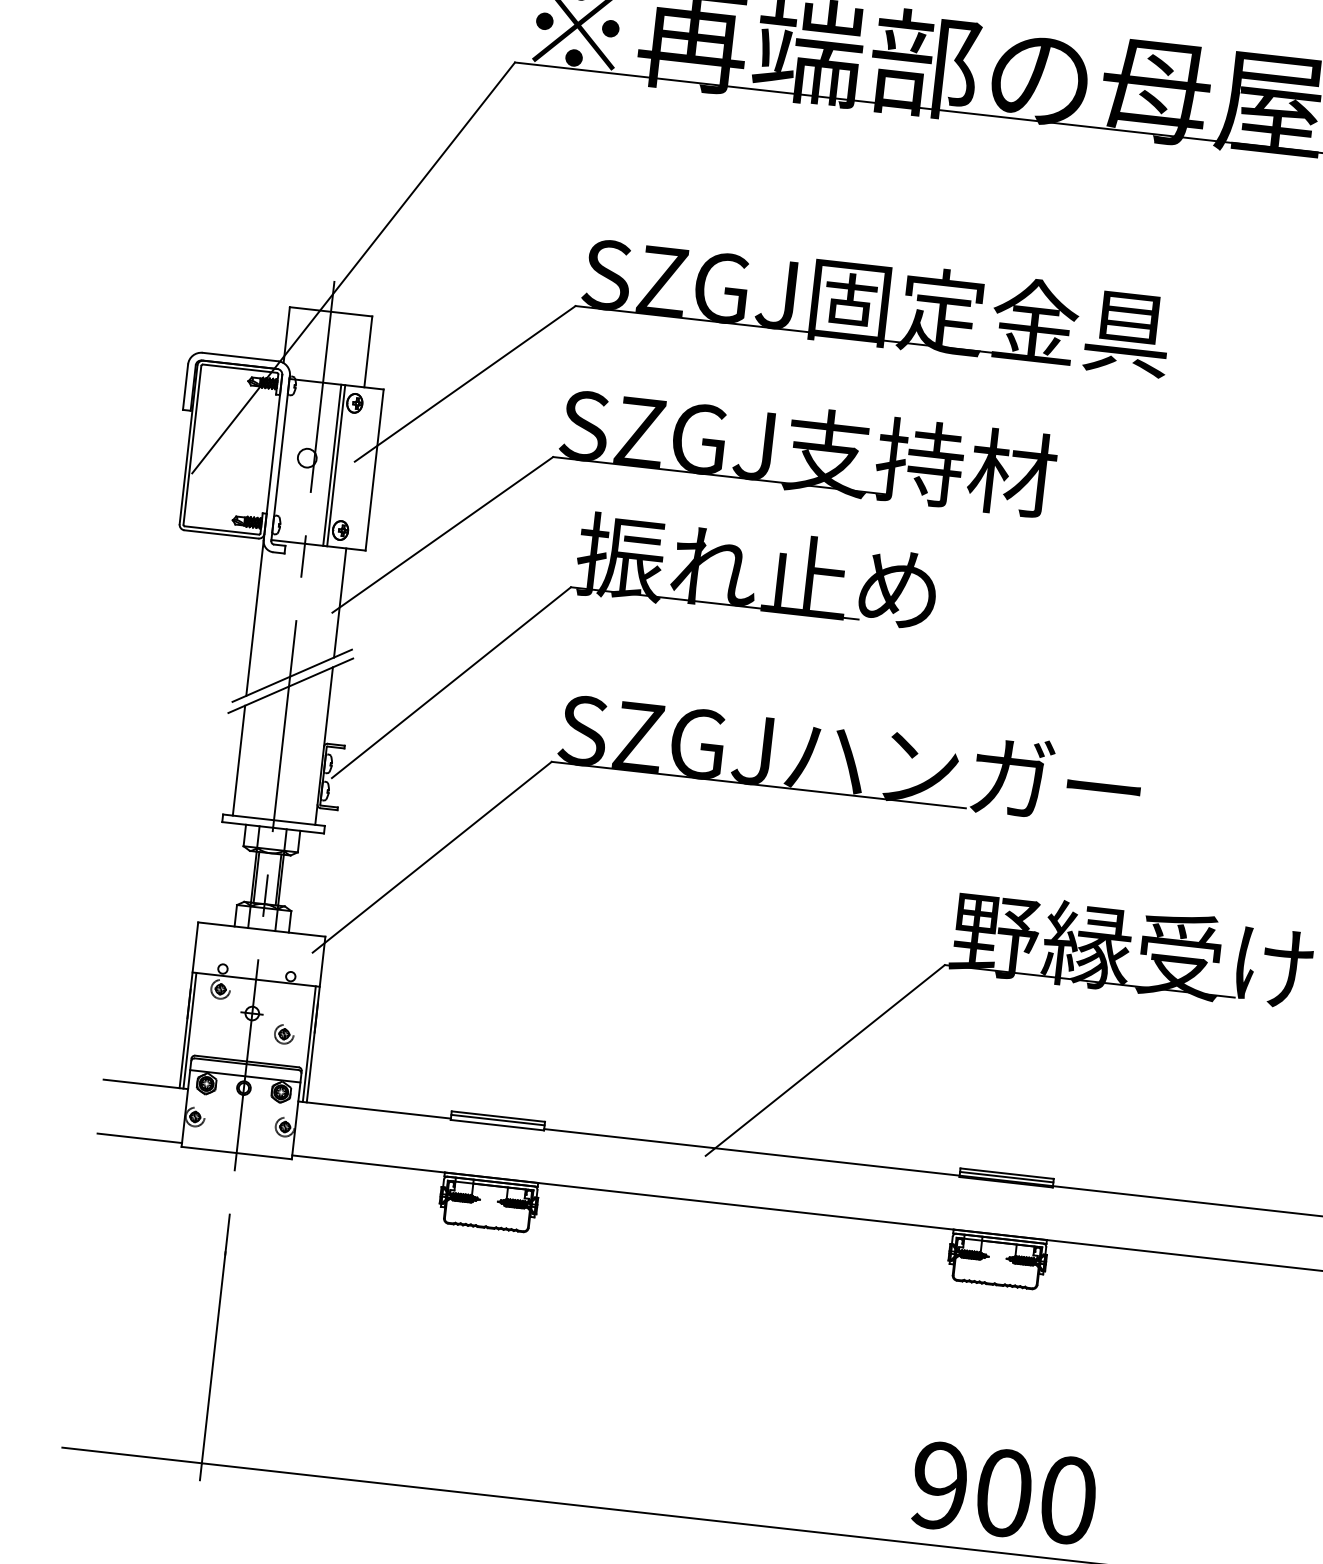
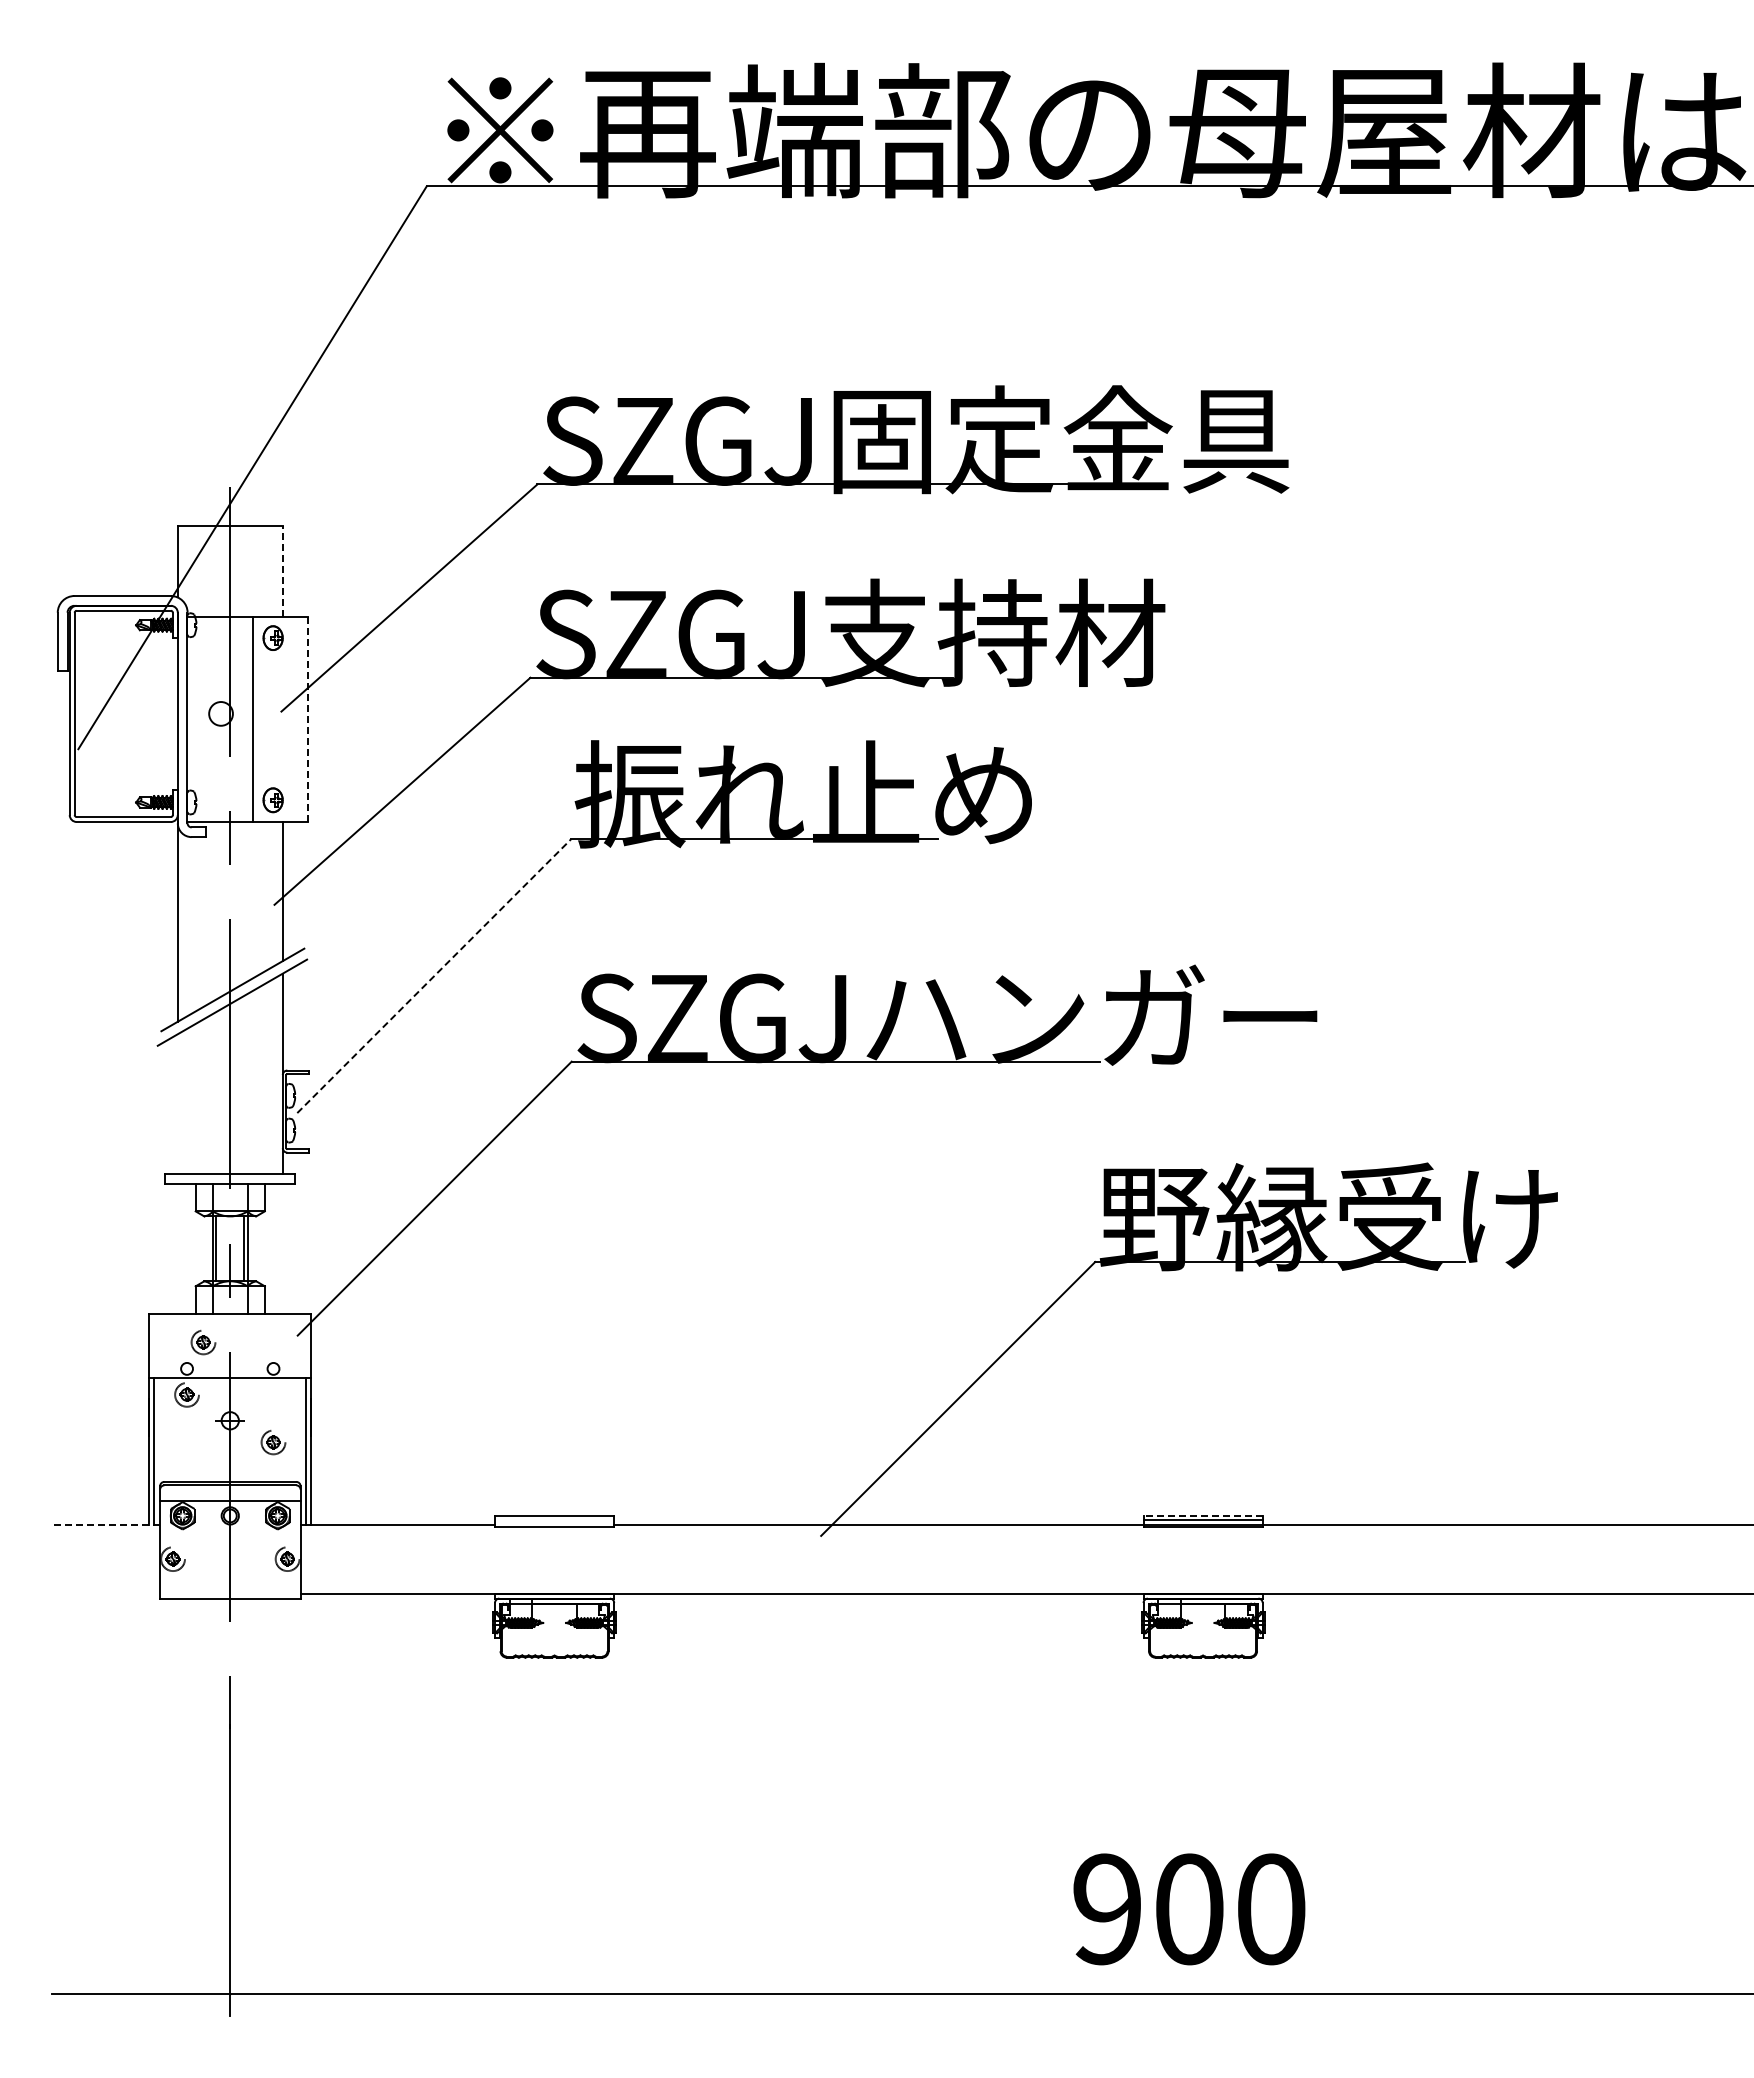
line: (368, 351) -> (282, 570), solid -> dashed
line: (336, 465) -> (258, 718), removed
line: (374, 470) -> (307, 719), solid -> dashed
line: (451, 682) -> (434, 976), solid -> dashed
line: (238, 760) -> (177, 1104), removed
part: (238, 949) -> (203, 1342), added
line: (146, 1084) -> (106, 1524), solid -> dashed
line: (497, 1120) -> (554, 1520), removed
line: (140, 1138) -> (106, 1593), removed
line: (1006, 1173) -> (1202, 1515), solid -> dashed
text: (1004, 1493) -> (1189, 1909), moved

